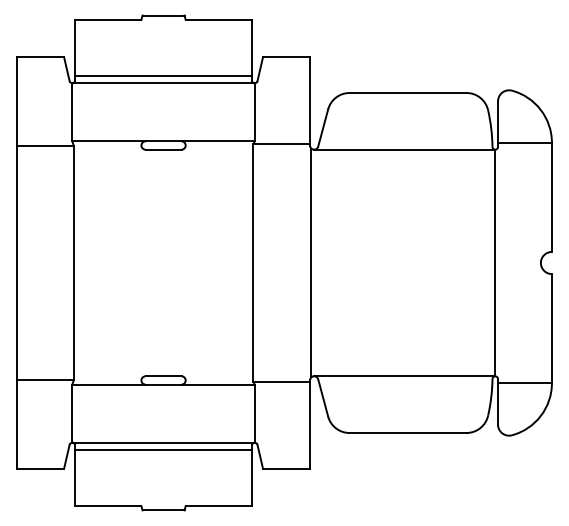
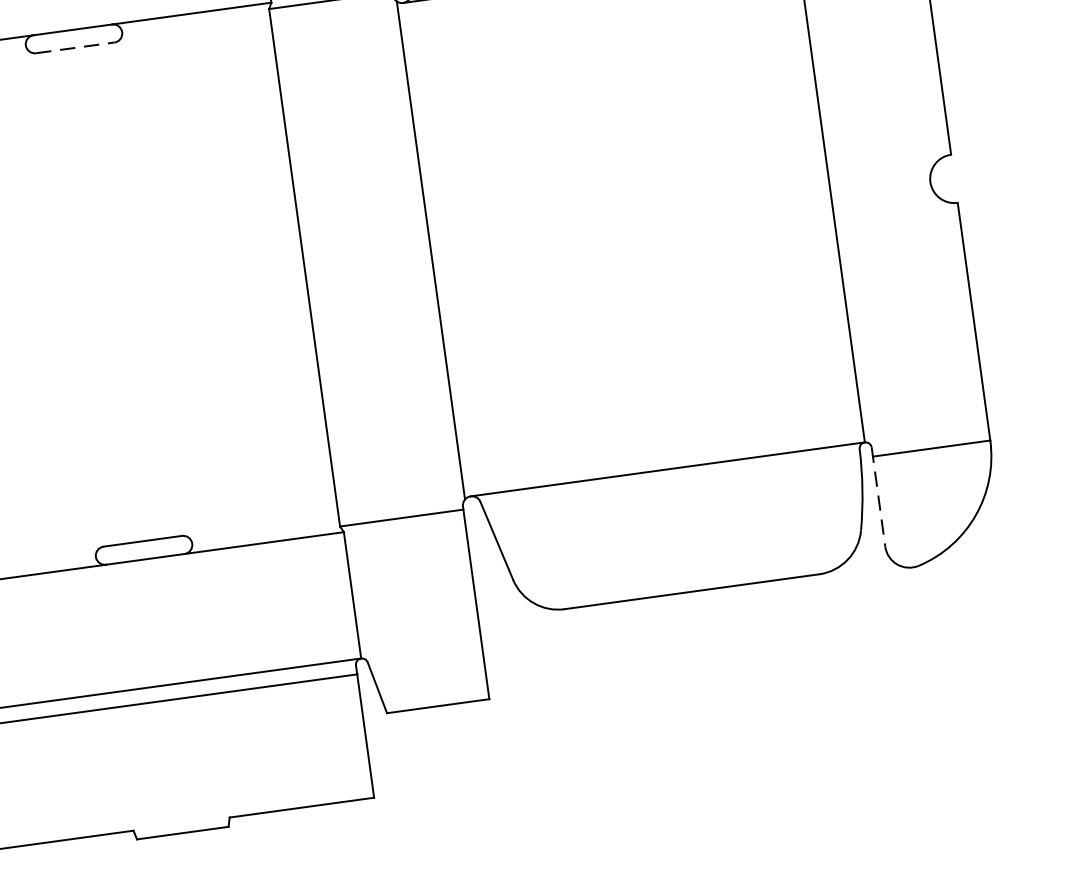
line: (163, 149) -> (75, 47), solid -> dashed
line: (498, 401) -> (879, 496), solid -> dashed

